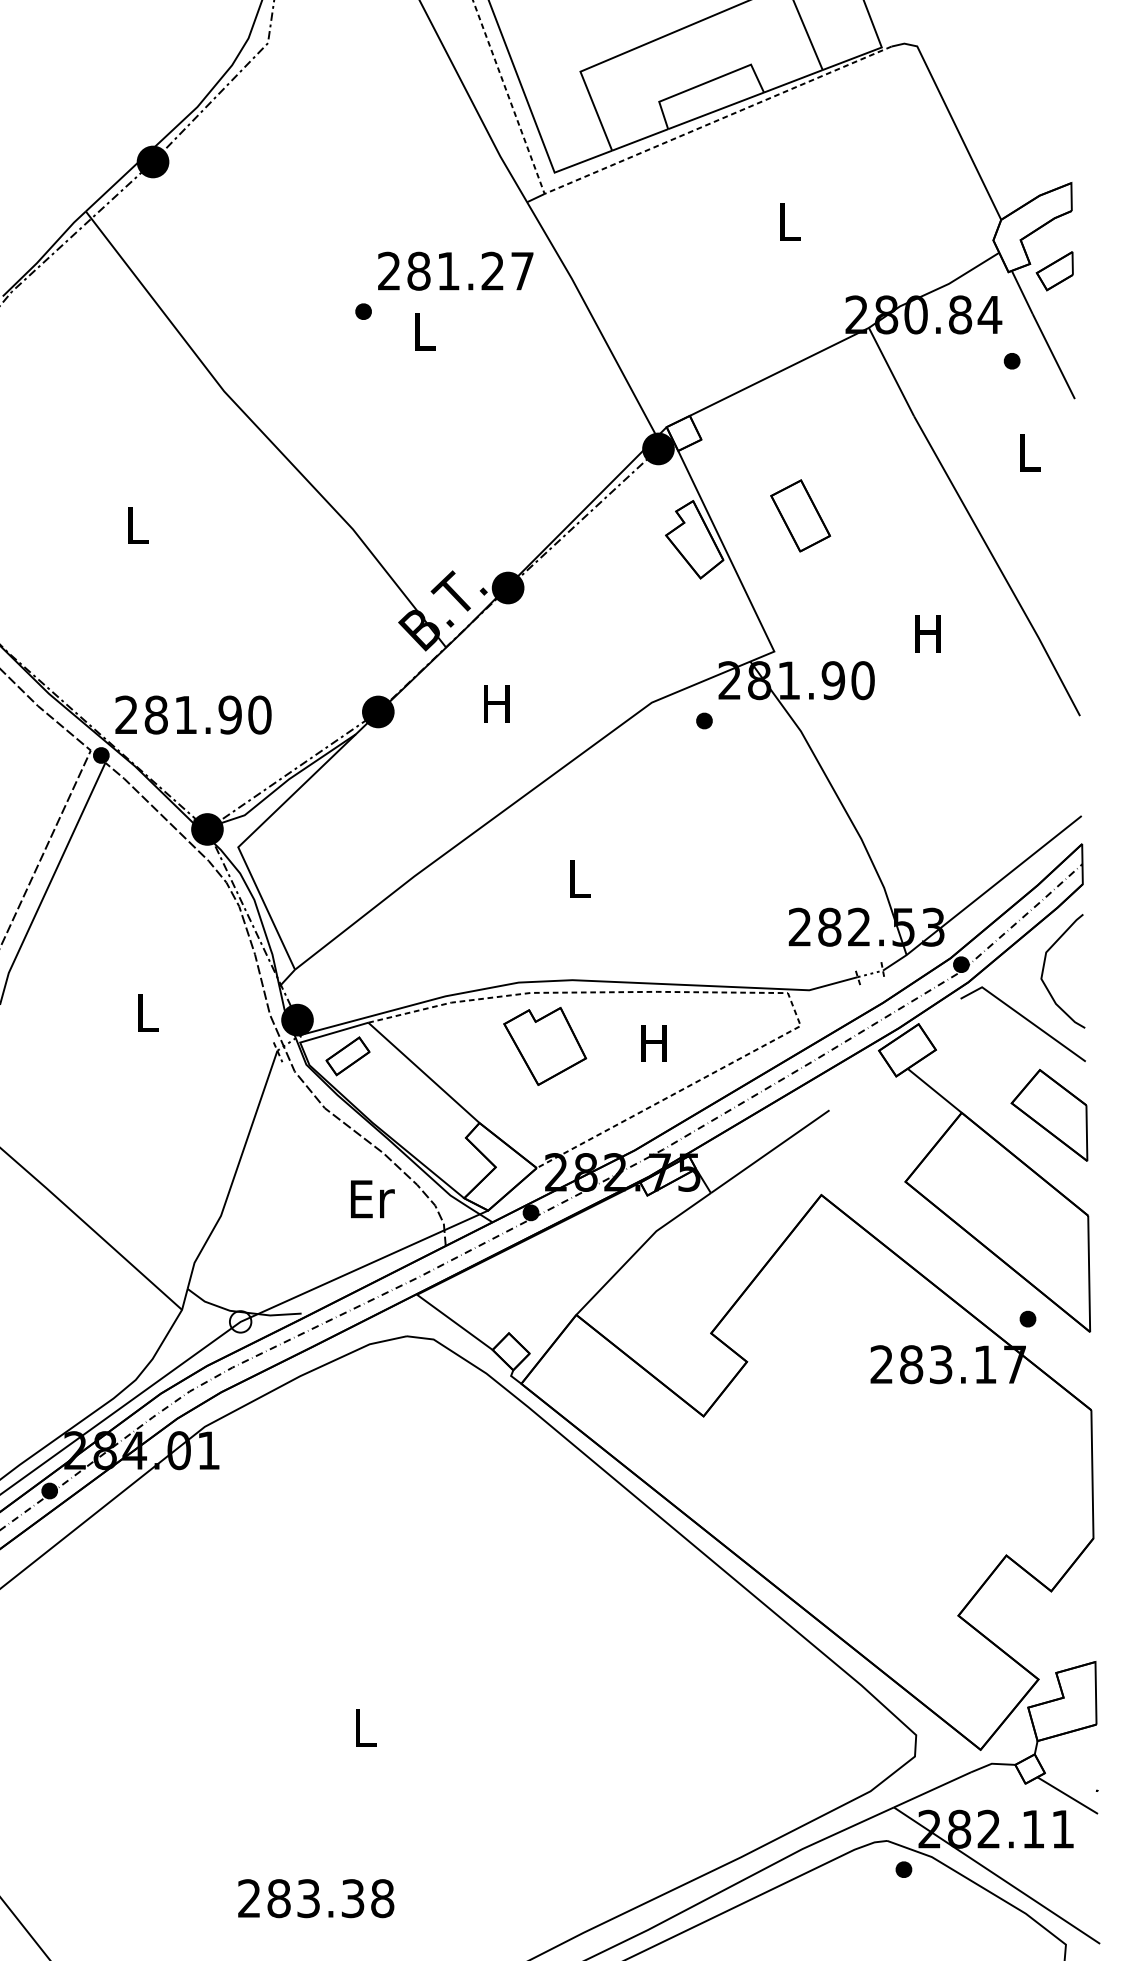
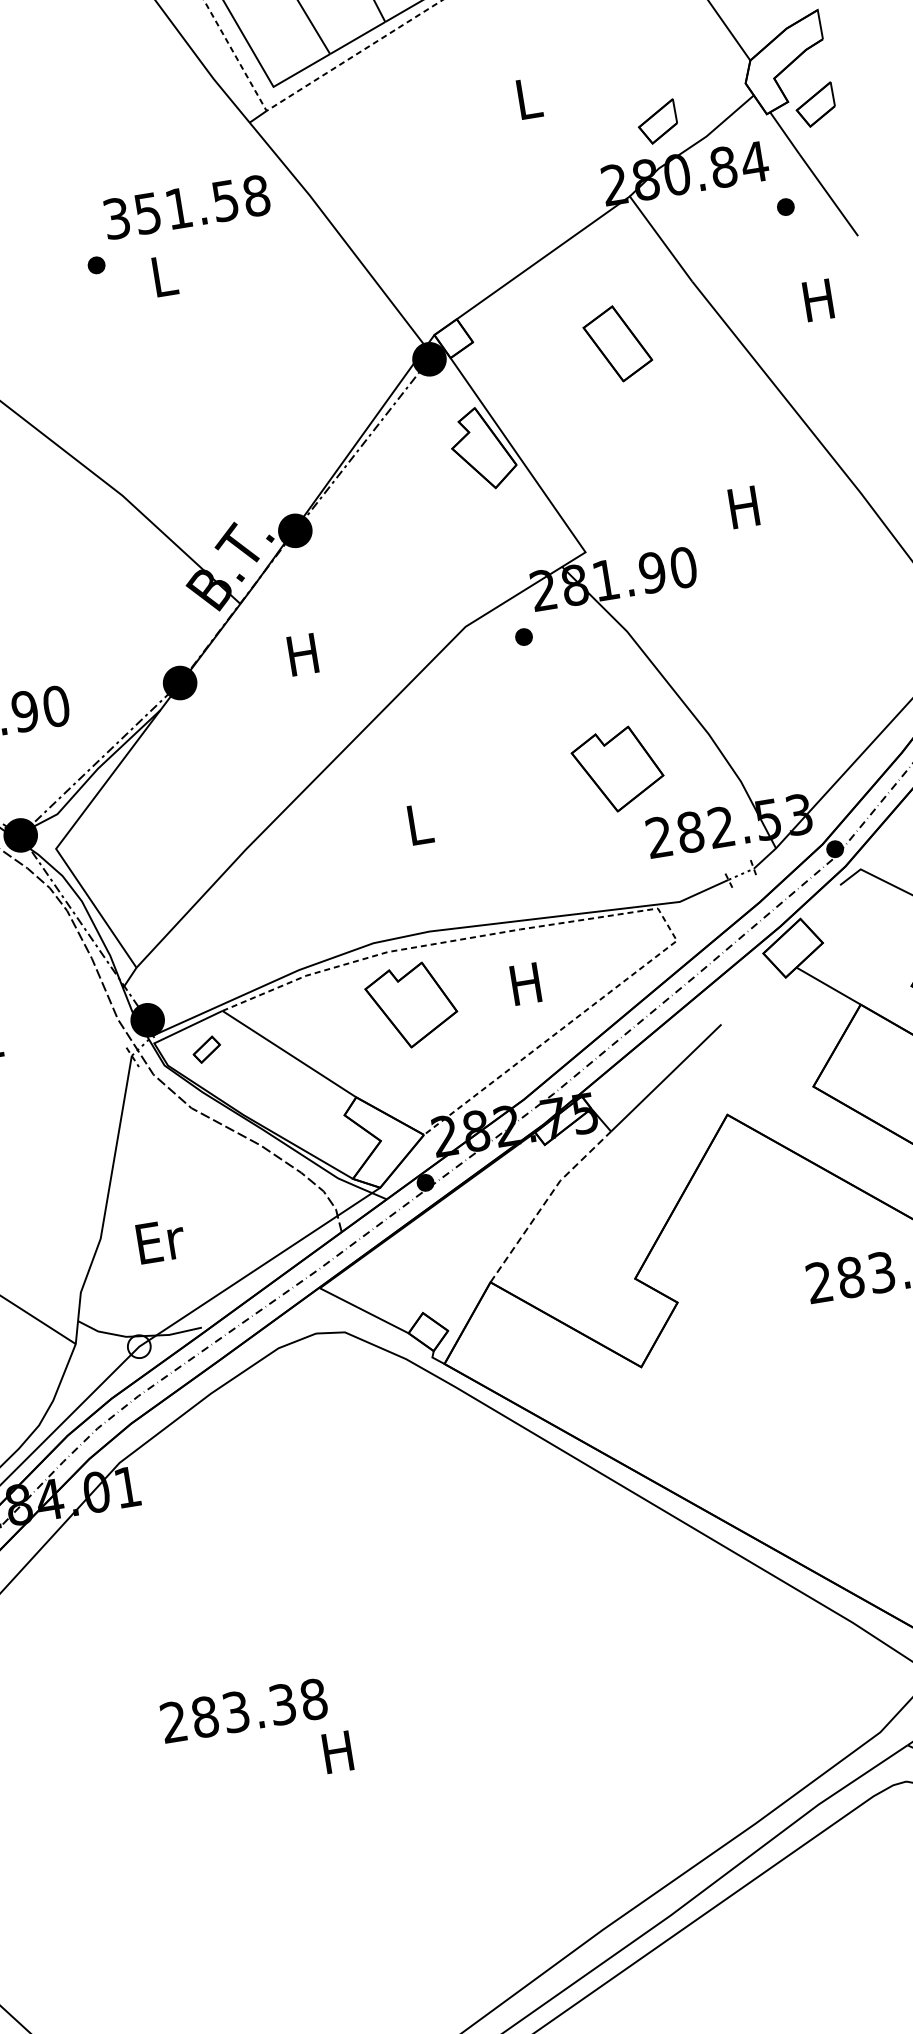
part: (905, 263) -> (657, 122), added
text: (456, 270) -> (187, 206), 281.27 -> 351.58
text: (1027, 452) -> (817, 300), L -> H
part: (800, 515) -> (617, 343), moved
part: (772, 858) -> (618, 769), added
part: (347, 1056) -> (206, 1049), size x0.6
text: (372, 1199) -> (160, 1241), moved
line: (639, 1248) -> (545, 1201), solid -> dashed
text: (363, 1727) -> (337, 1751), L -> H
text: (316, 1898) -> (244, 1710), moved

